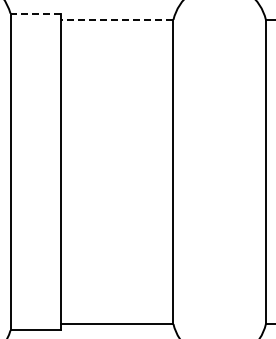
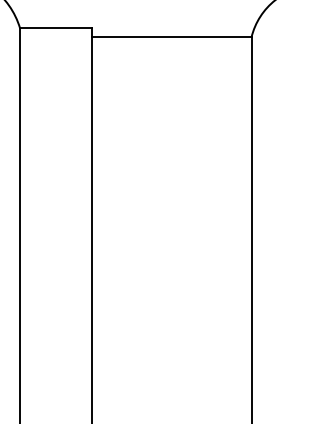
line: (35, 13) -> (55, 28), dashed -> solid
line: (116, 19) -> (170, 36), dashed -> solid

